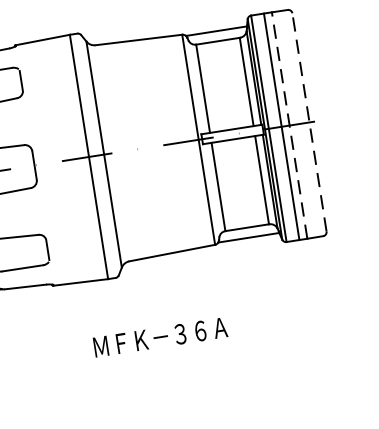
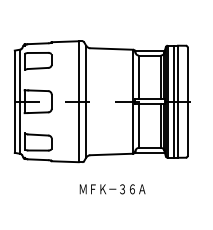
line: (308, 122) -> (187, 101), dashed -> solid
line: (290, 124) -> (178, 101), dashed -> solid
text: (160, 337) -> (112, 189), moved

